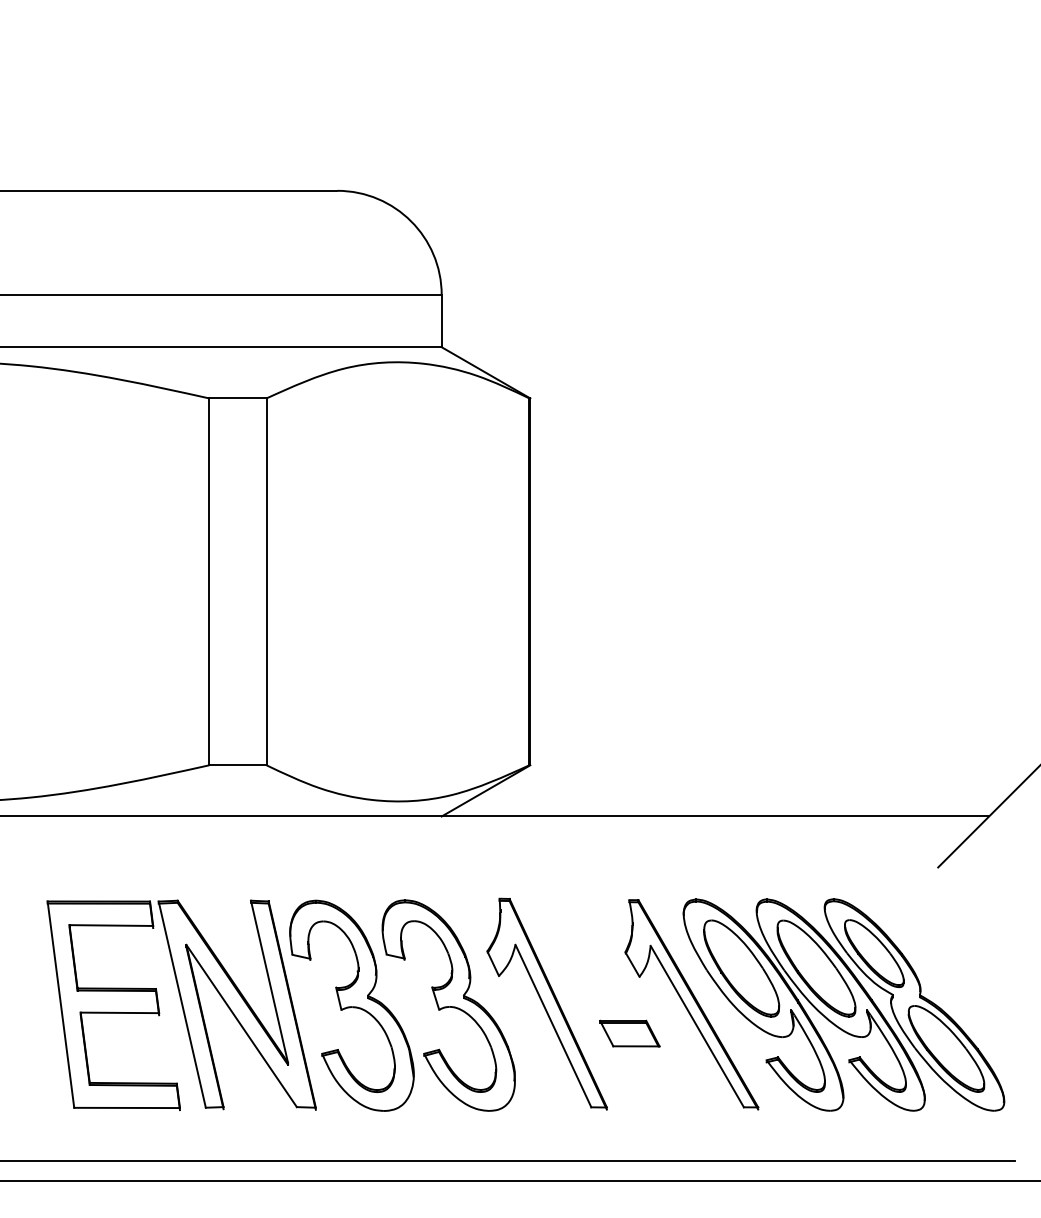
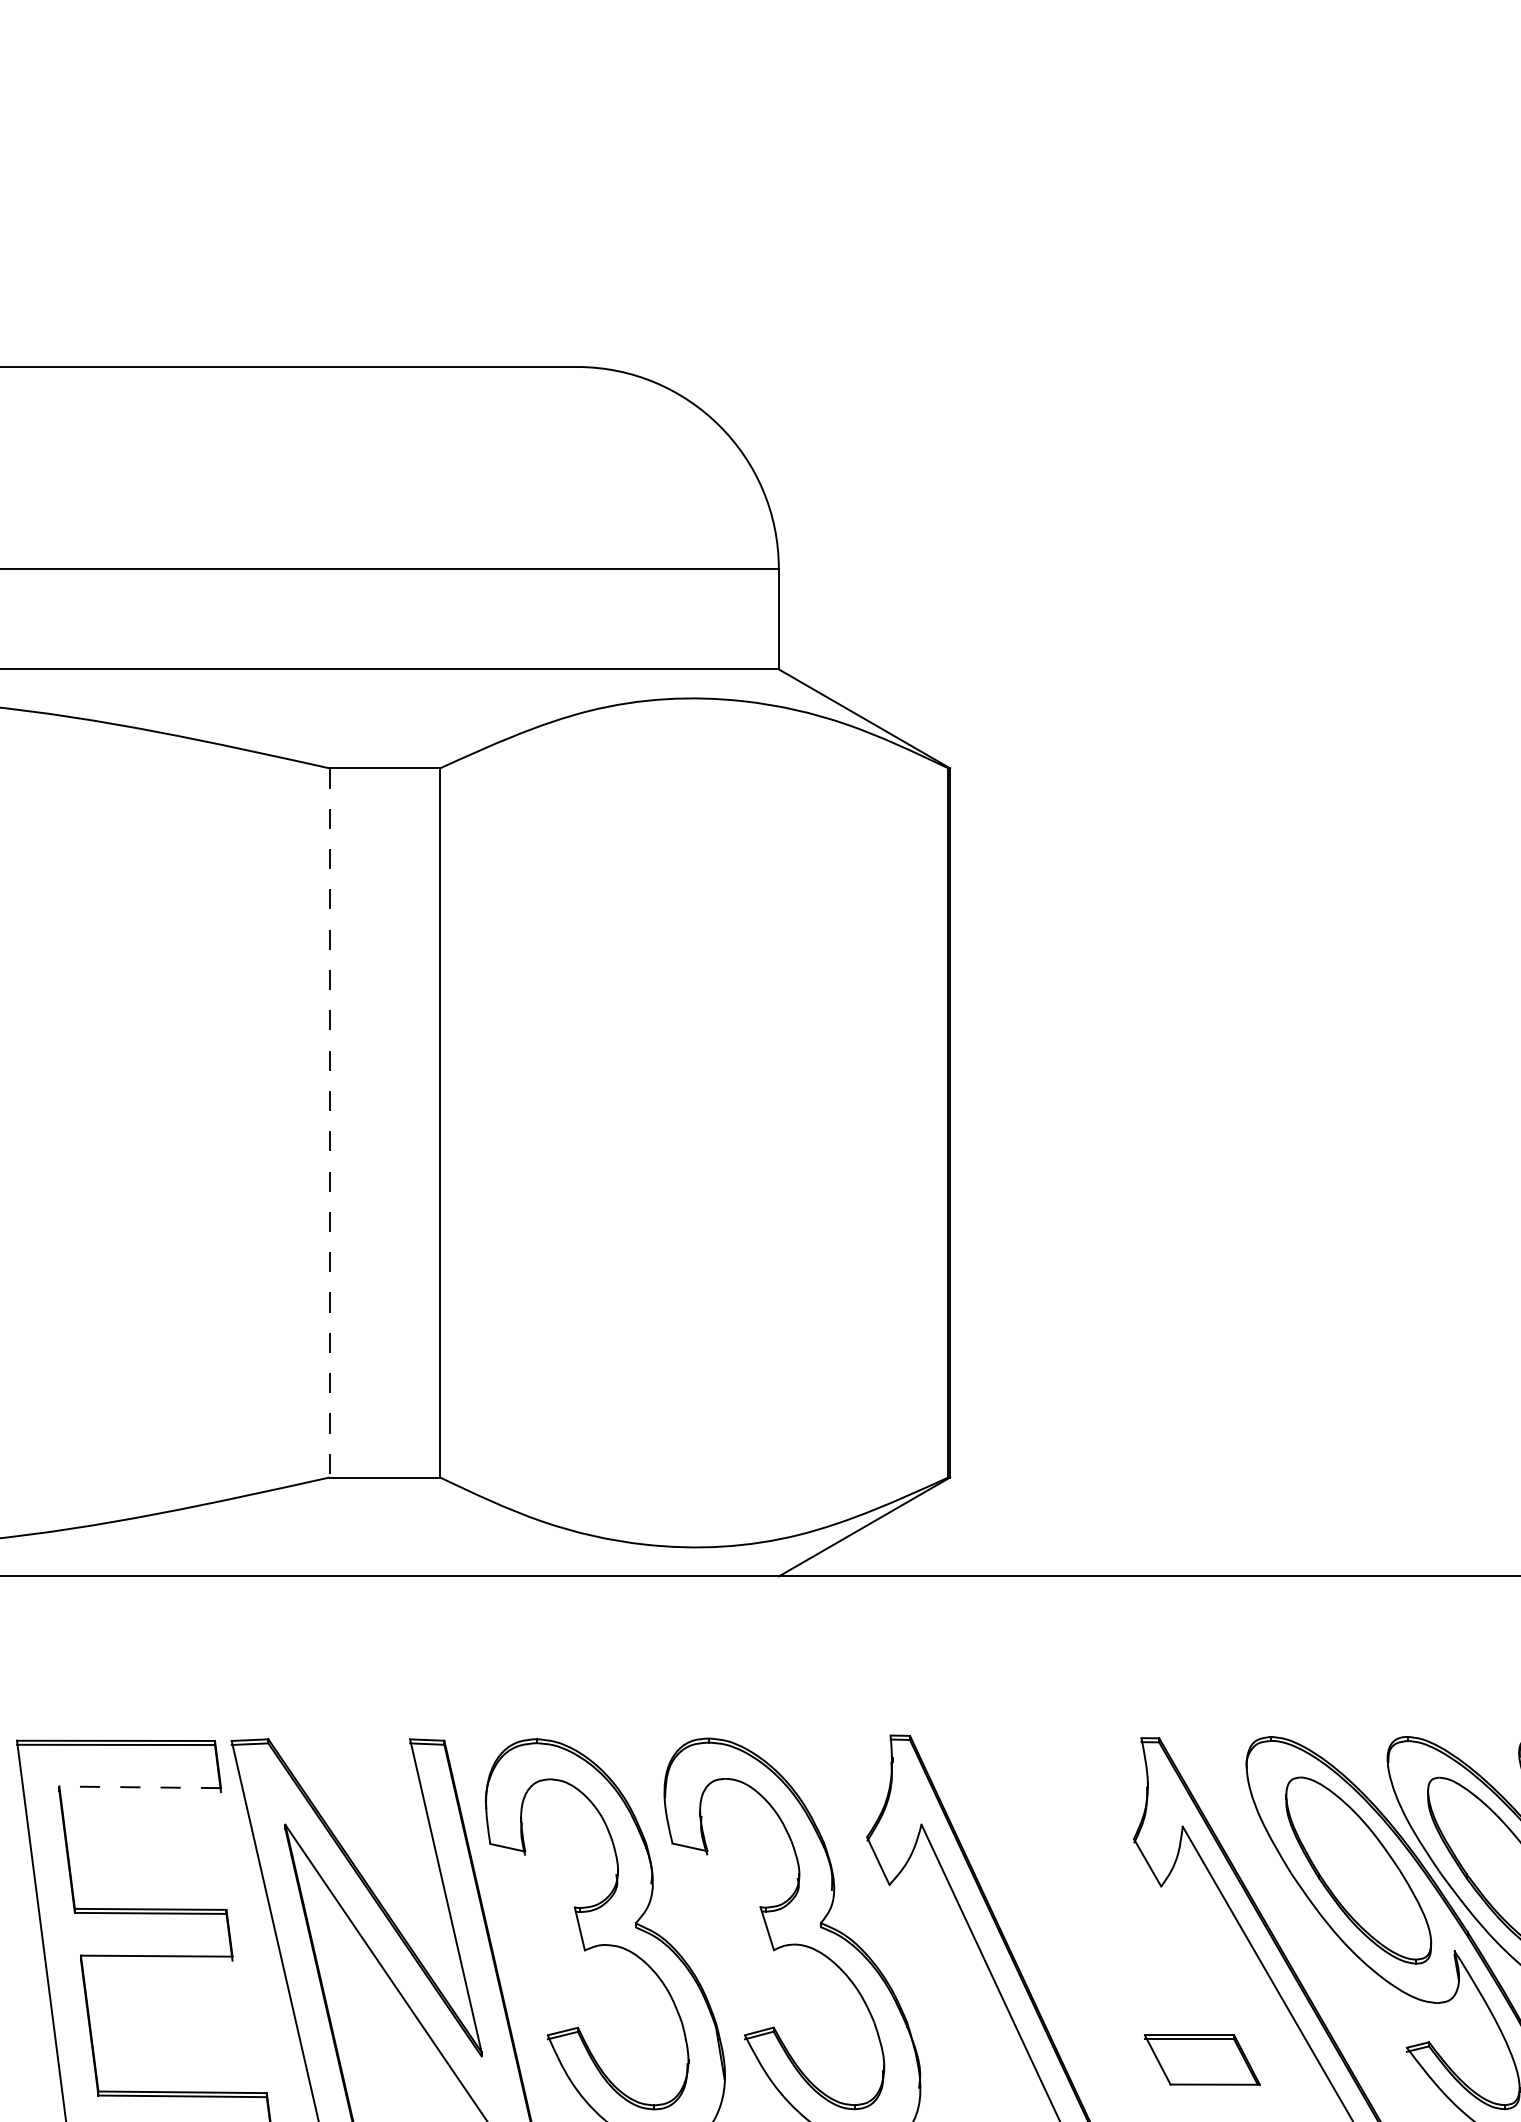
line: (209, 582) -> (329, 1124), solid -> dashed
line: (111, 925) -> (140, 1787), solid -> dashed
part: (629, 1033) -> (1201, 2059), moved

